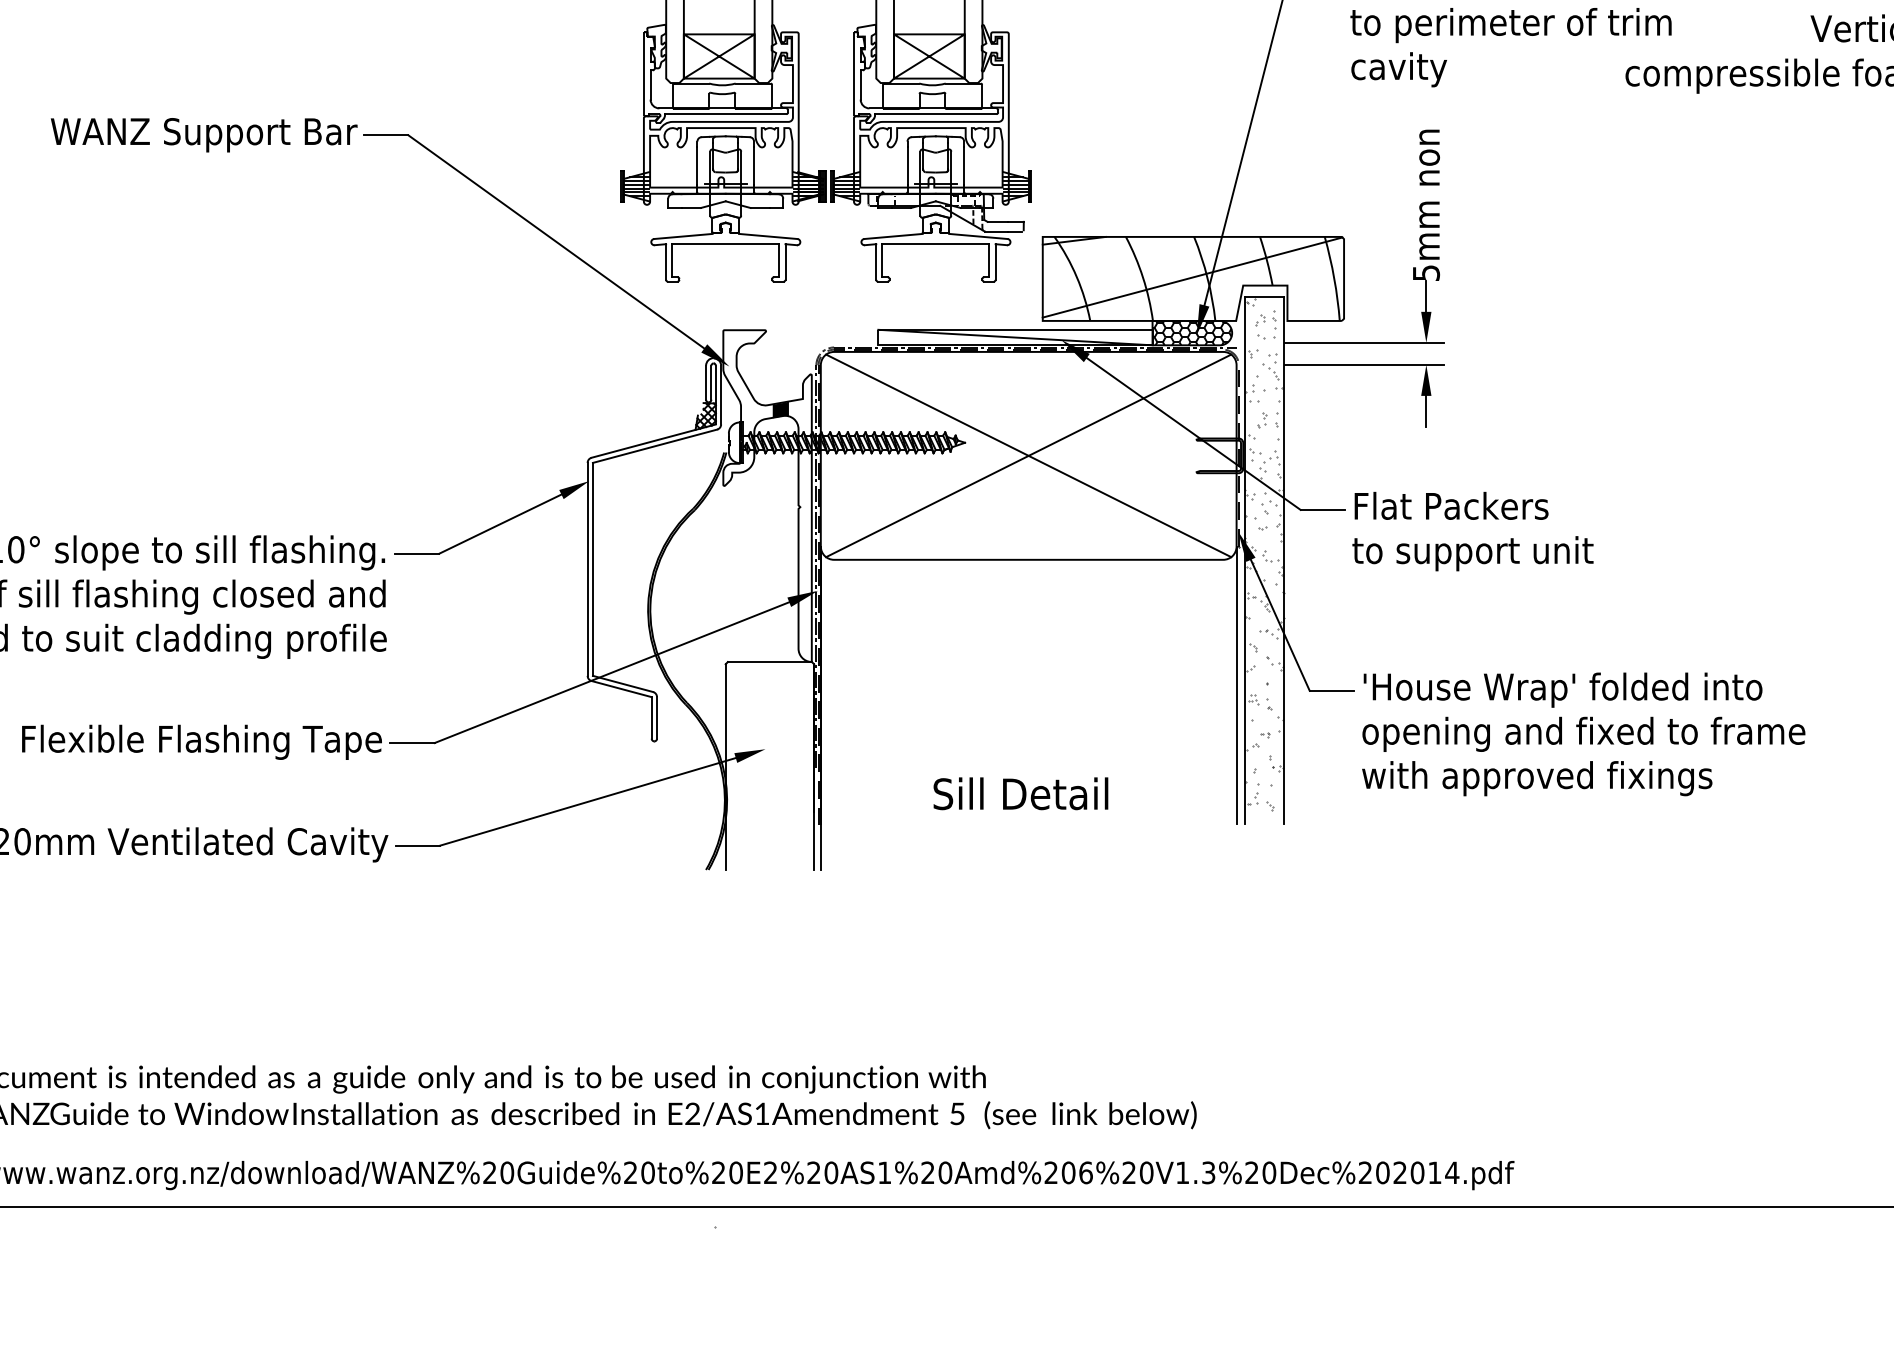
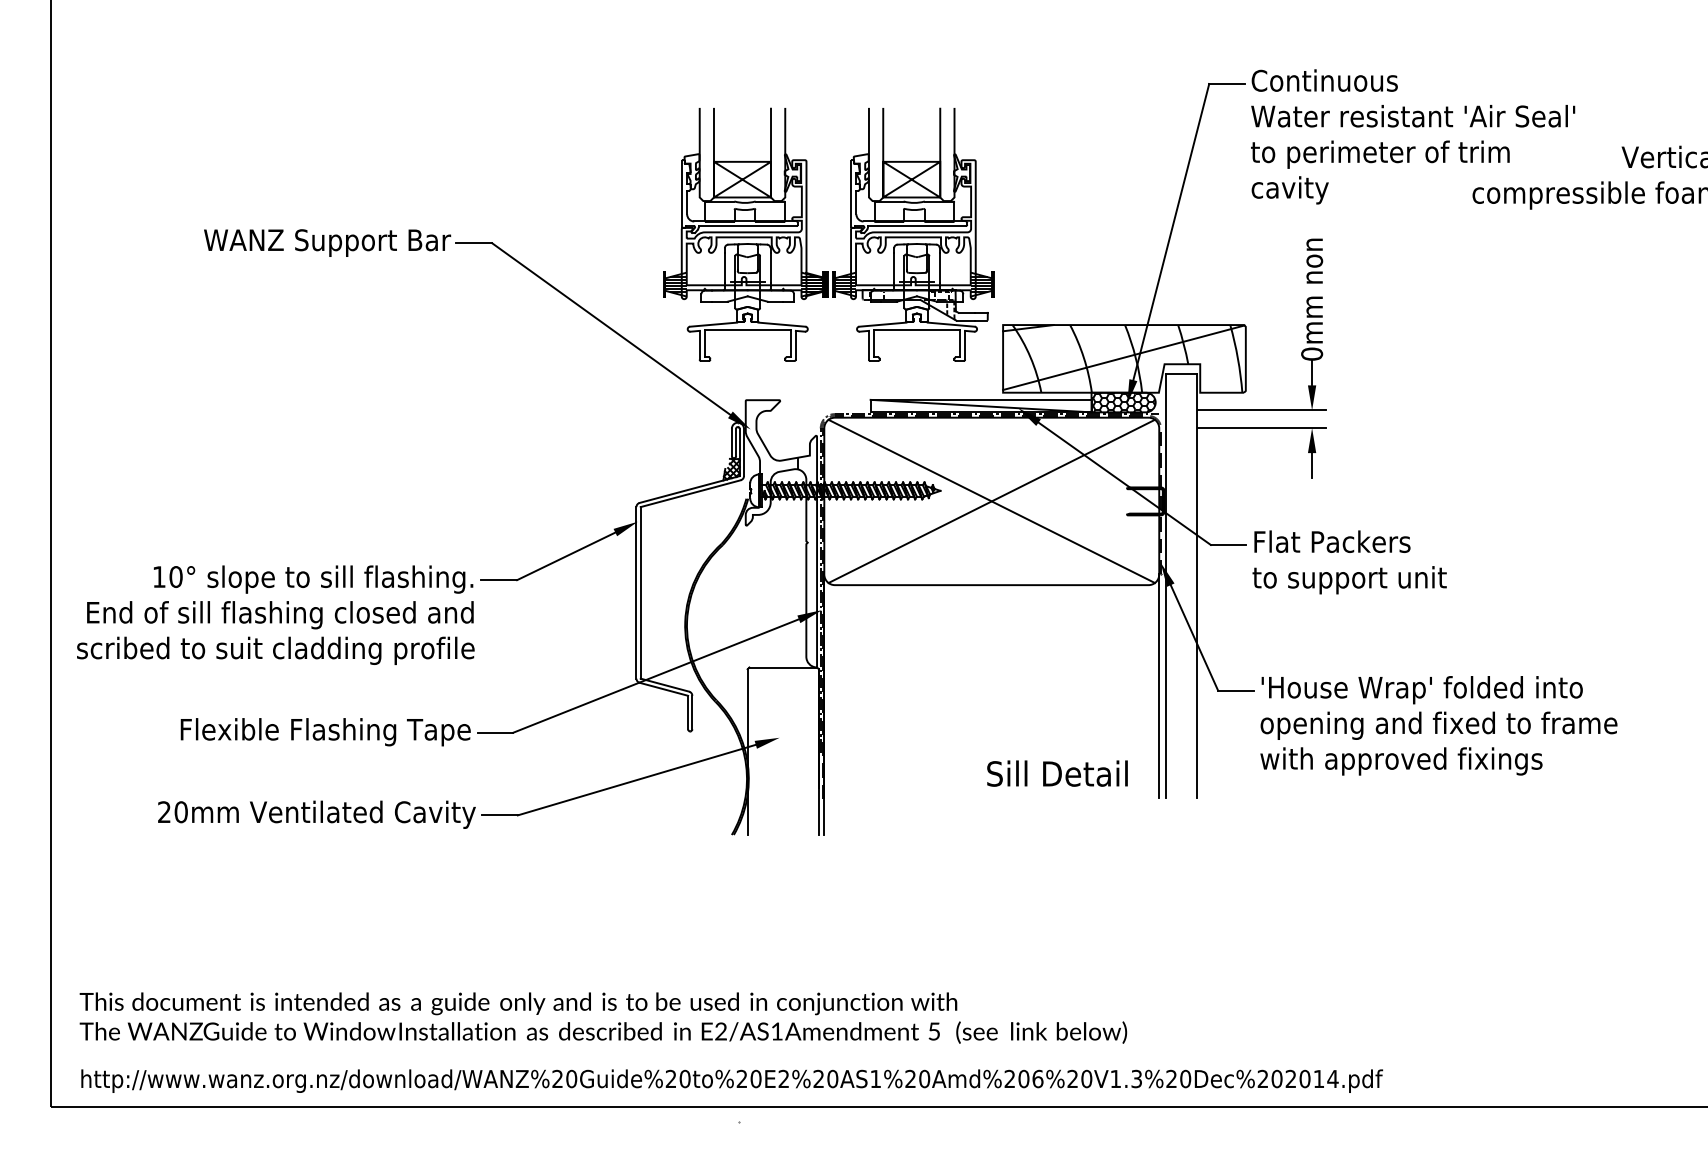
text: (1426, 272) -> (1312, 353), 5mm -> 0mm
fill: (780, 410) -> (791, 464), removed
hatch: (1264, 555) -> (1181, 581), removed
text: (1020, 793) -> (1057, 773), moved

